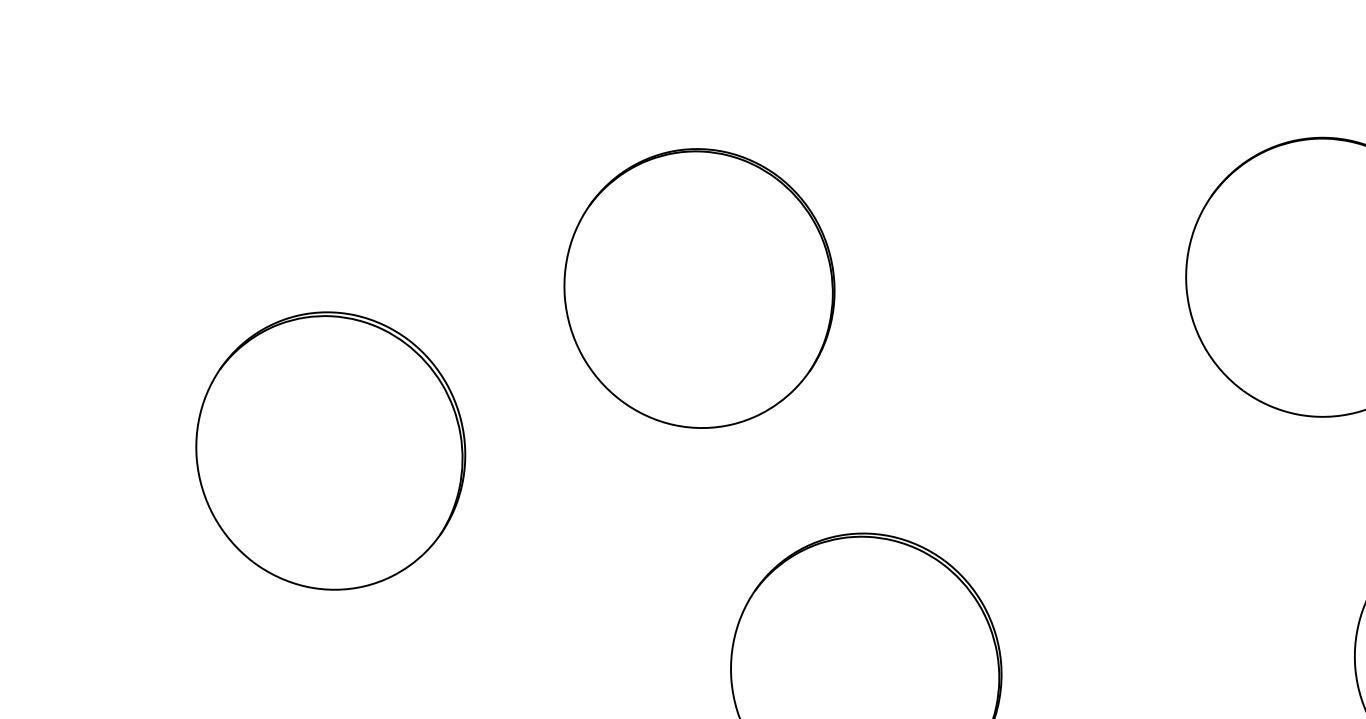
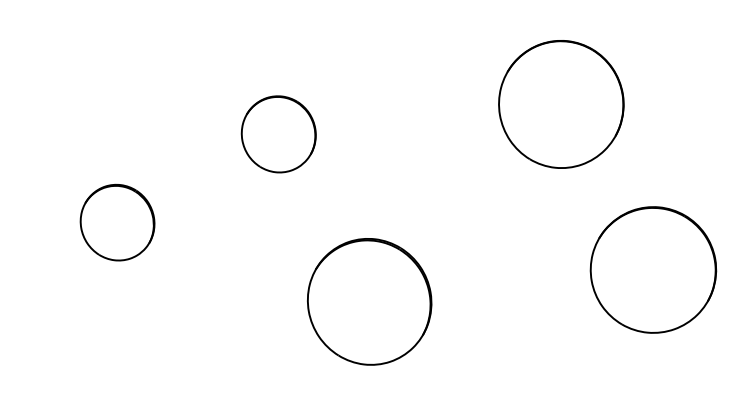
part: (699, 288) -> (278, 134), size x0.6
part: (330, 450) -> (117, 222), size x0.6

